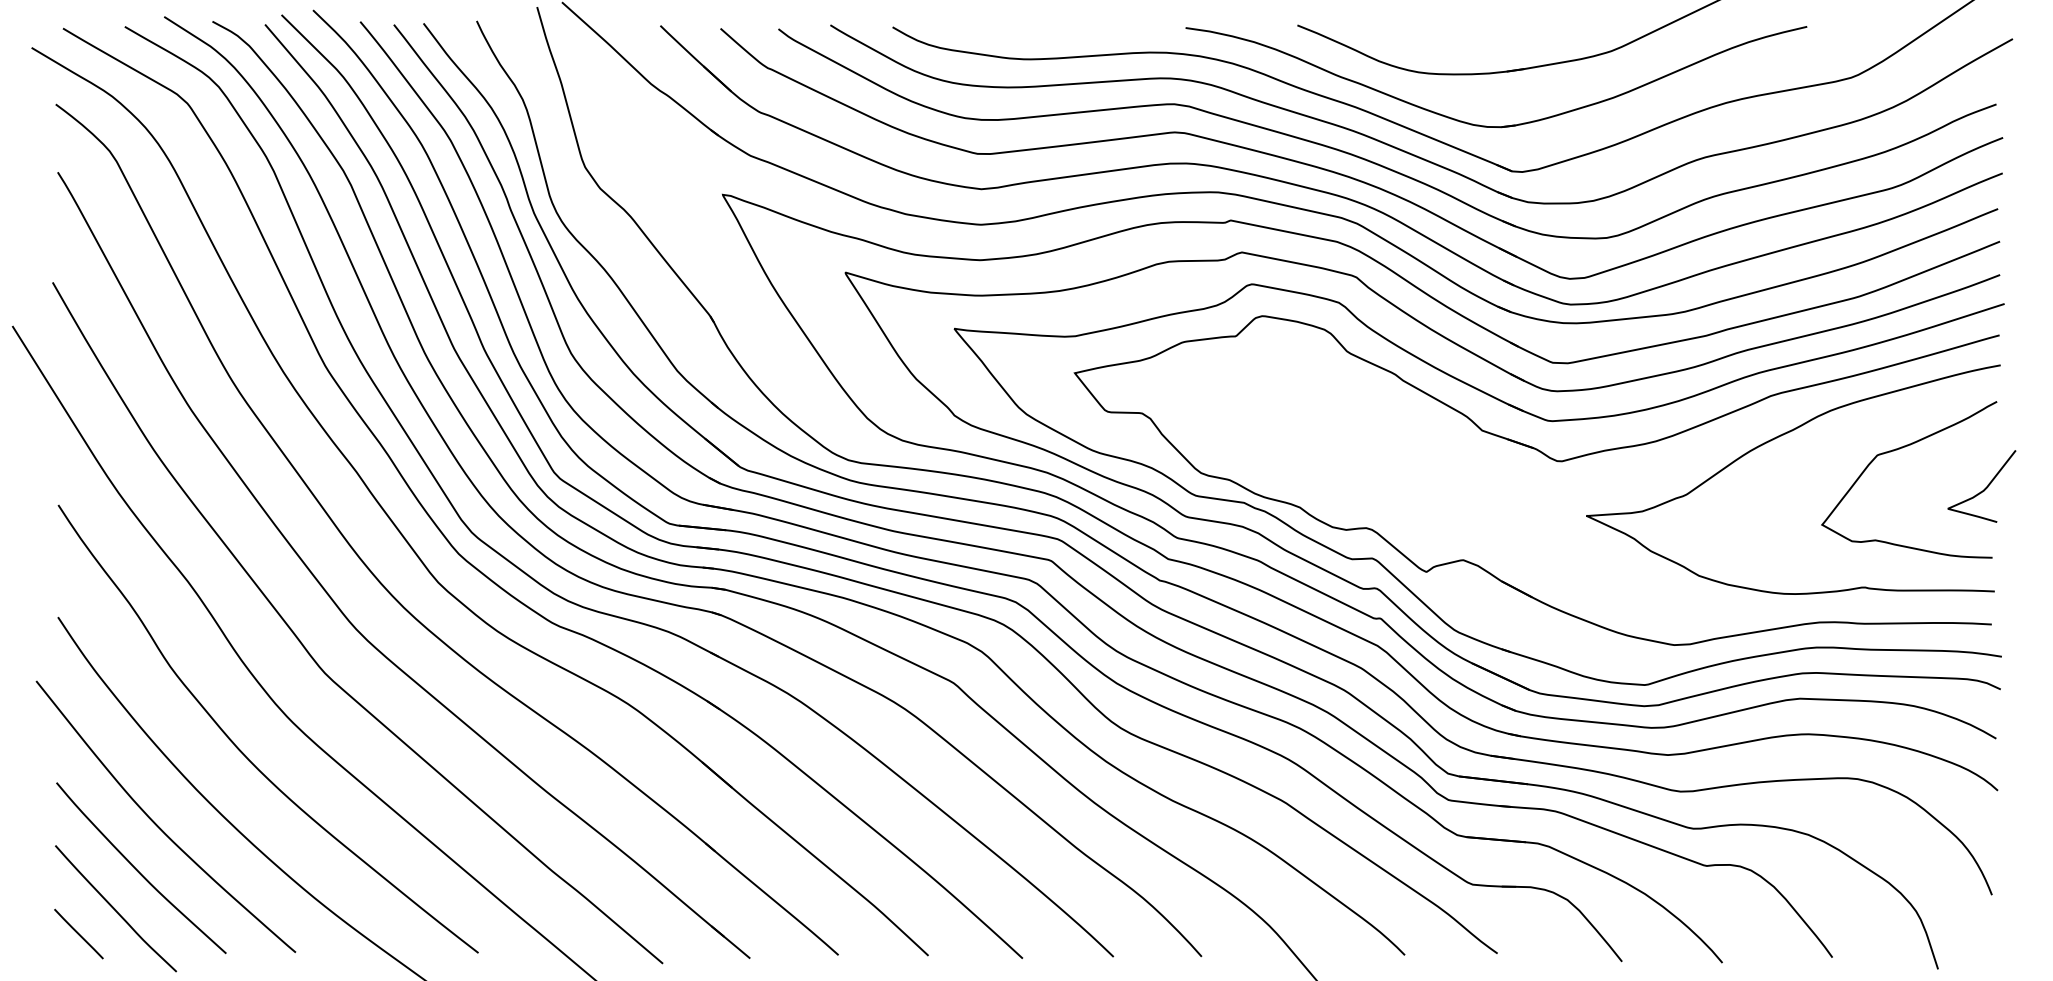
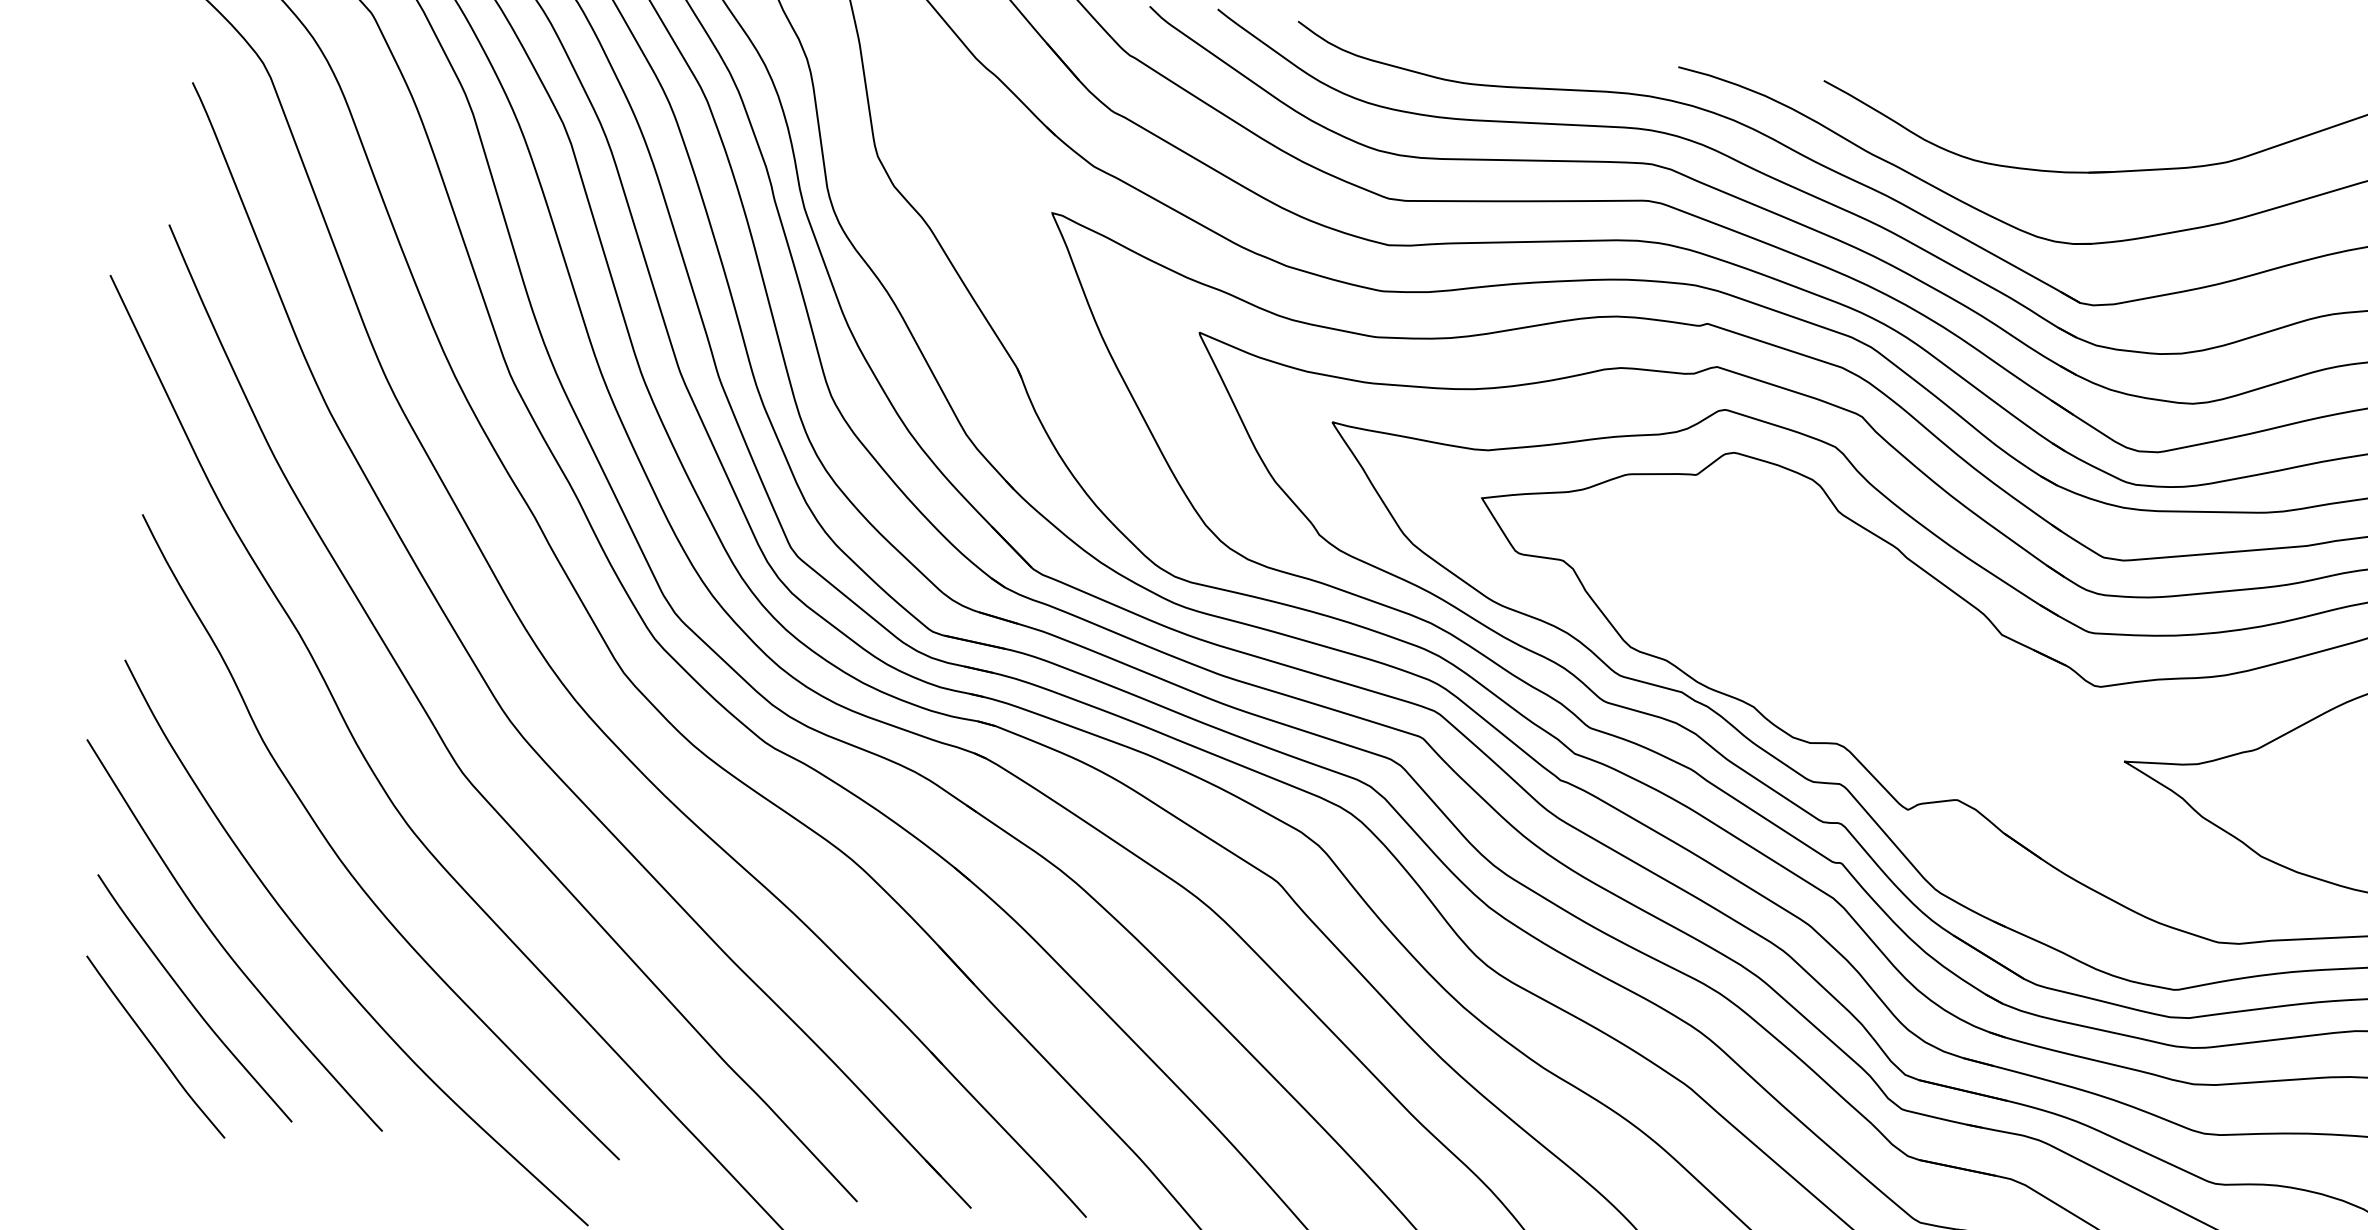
line: (78, 933) -> (103, 1073), removed

